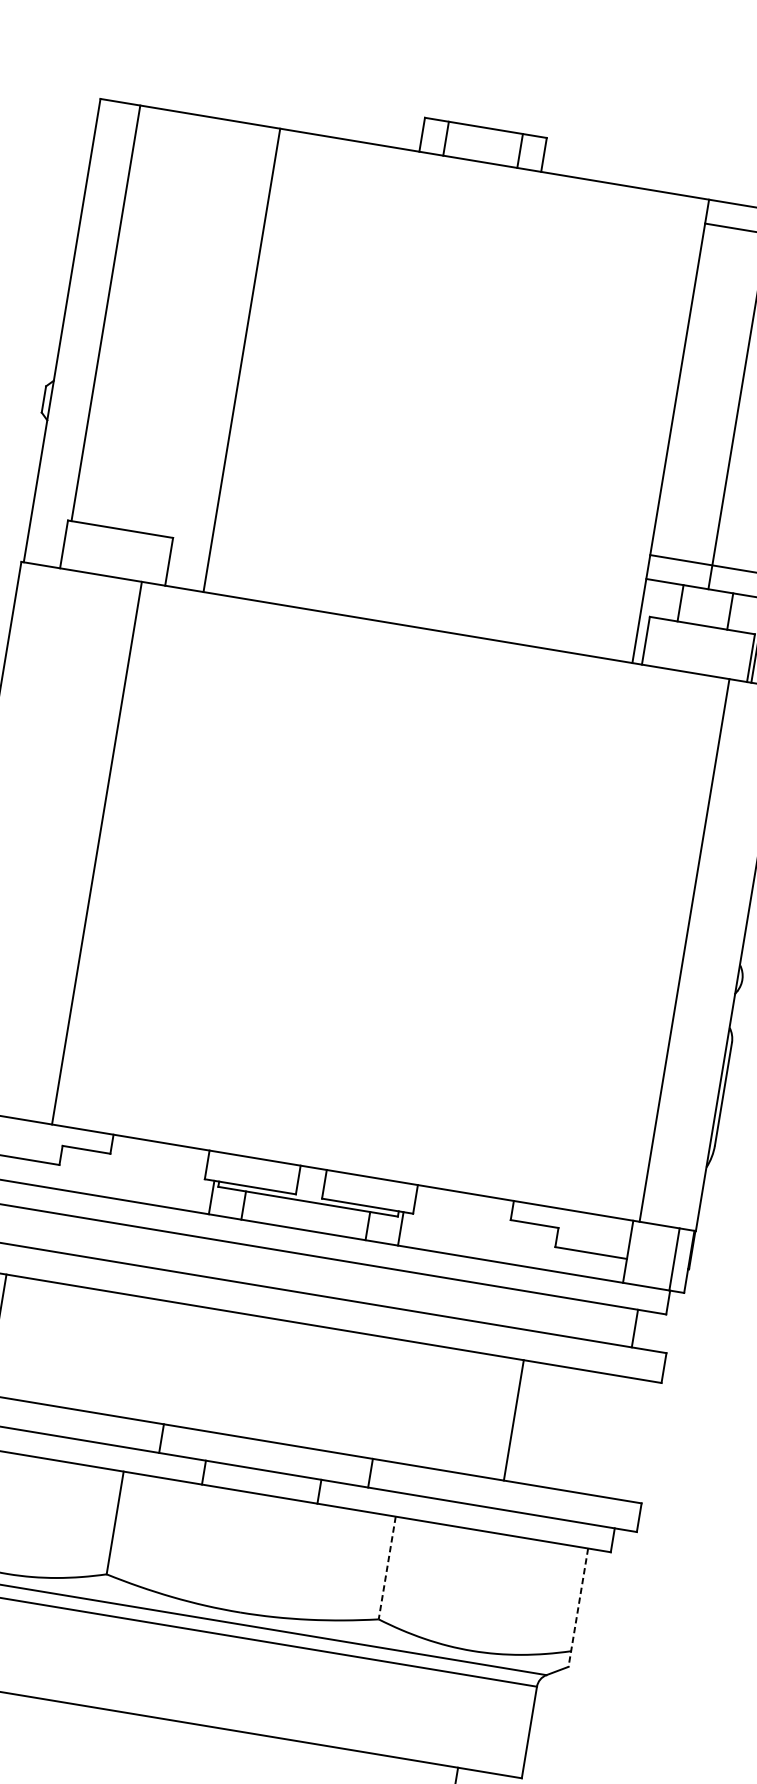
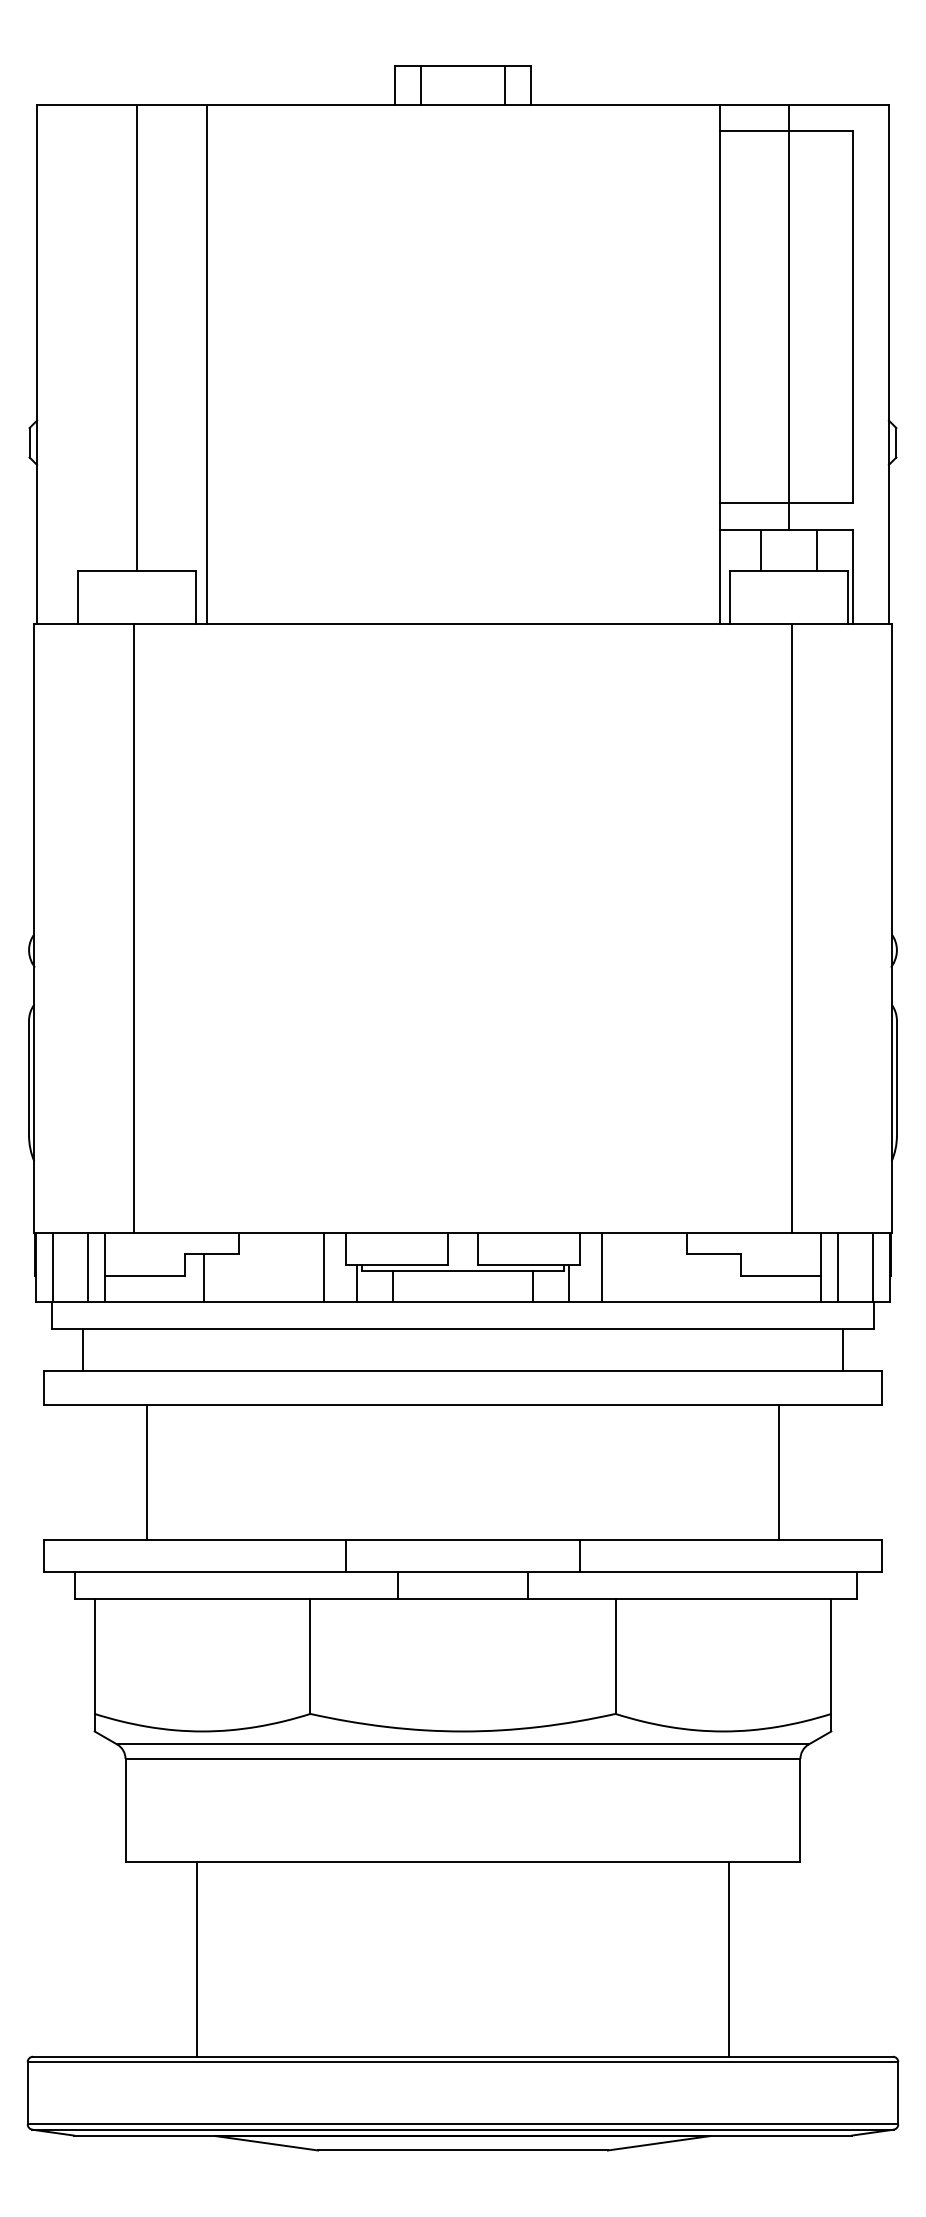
line: (105, 313) -> (136, 337), moved
line: (241, 360) -> (206, 364), moved
line: (96, 853) -> (133, 928), moved
line: (684, 950) -> (792, 928), moved
line: (76, 1170) -> (204, 1278), added
line: (184, 1178) -> (323, 1267), added
line: (433, 1219) -> (602, 1267), added
line: (643, 1254) -> (838, 1267), added
line: (514, 1419) -> (779, 1471), moved
line: (387, 1568) -> (615, 1656), dashed -> solid
line: (578, 1608) -> (831, 1665), dashed -> solid

